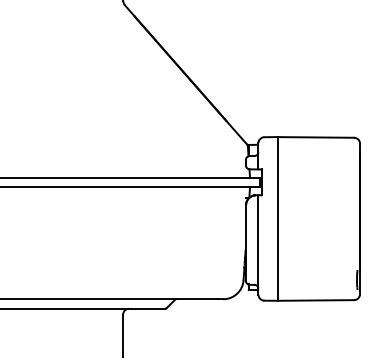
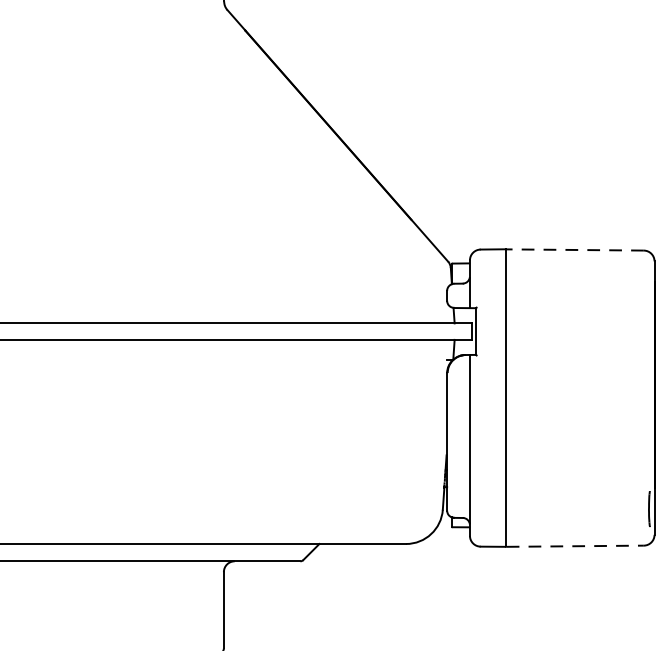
line: (316, 137) -> (575, 250), solid -> dashed
line: (316, 300) -> (575, 546), solid -> dashed

